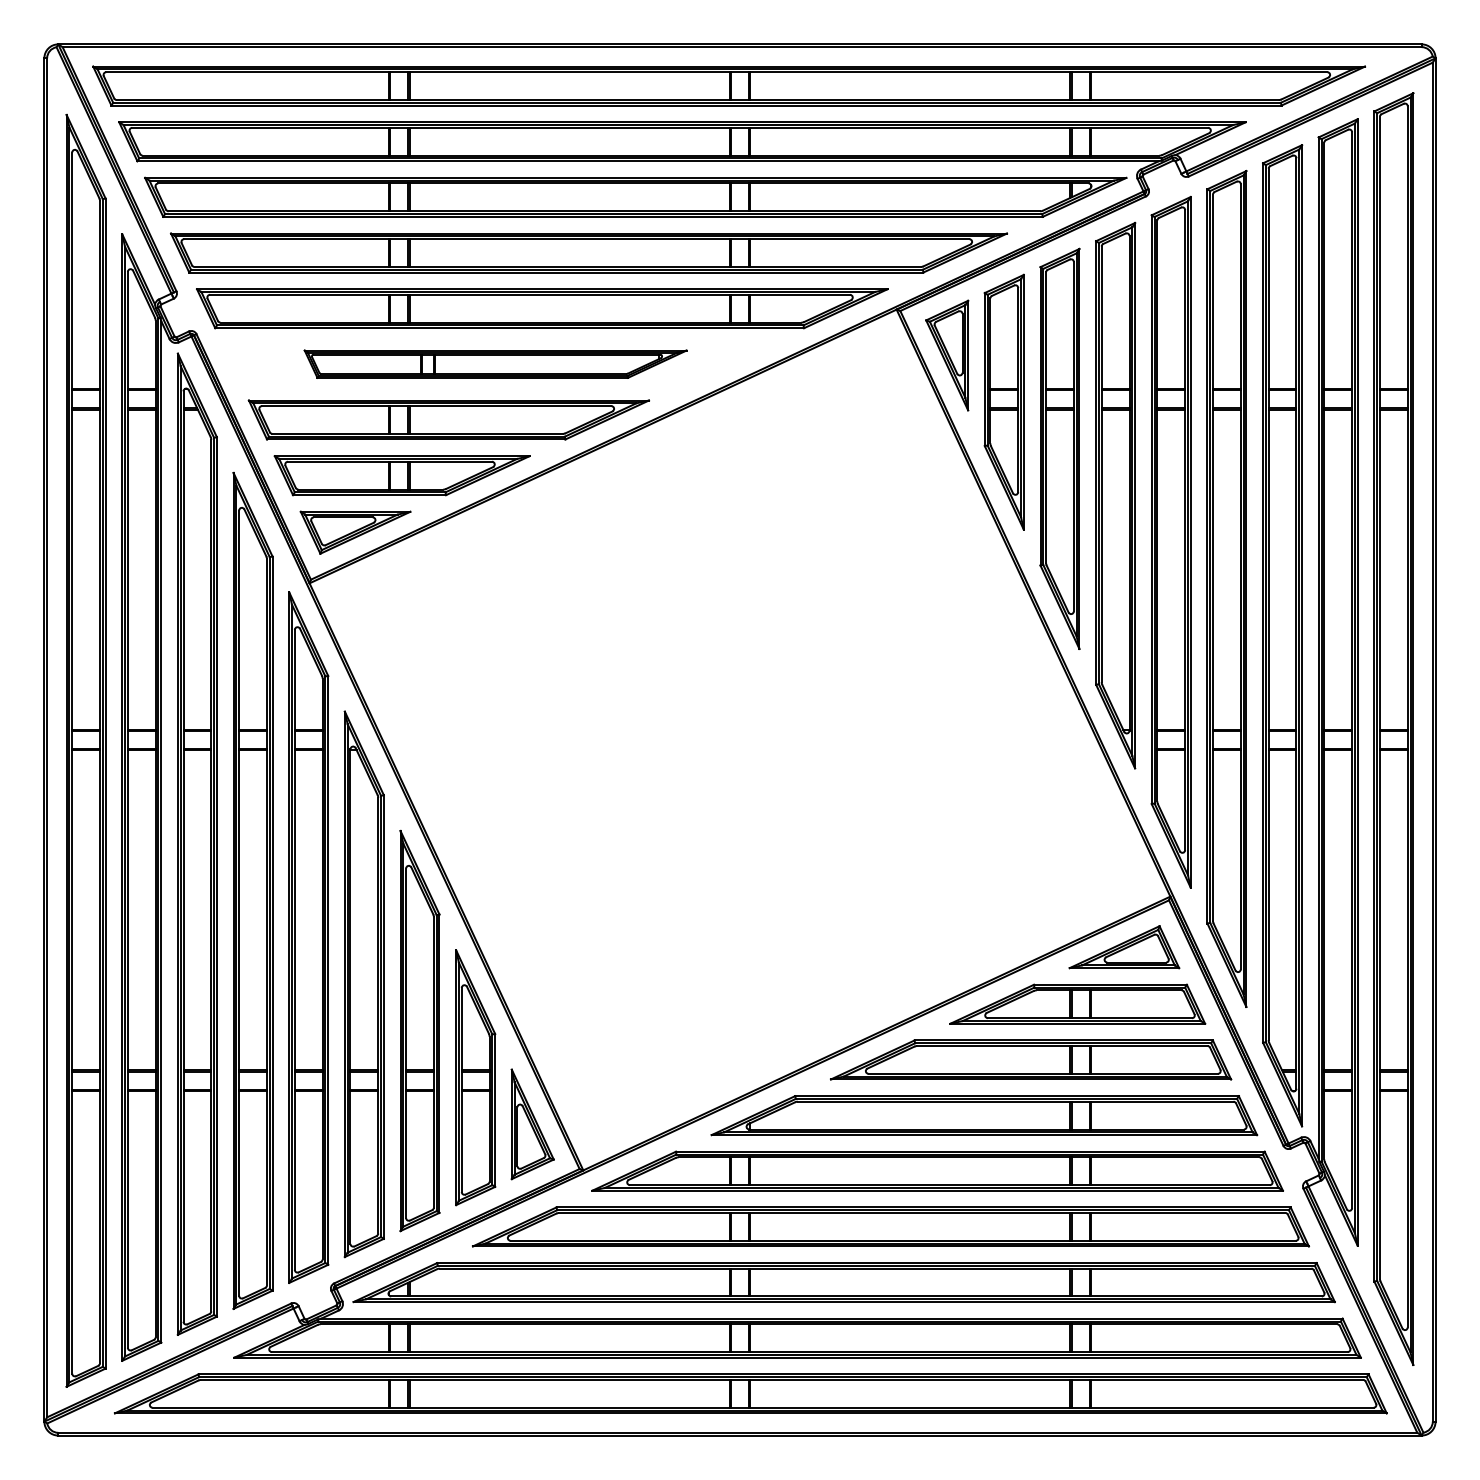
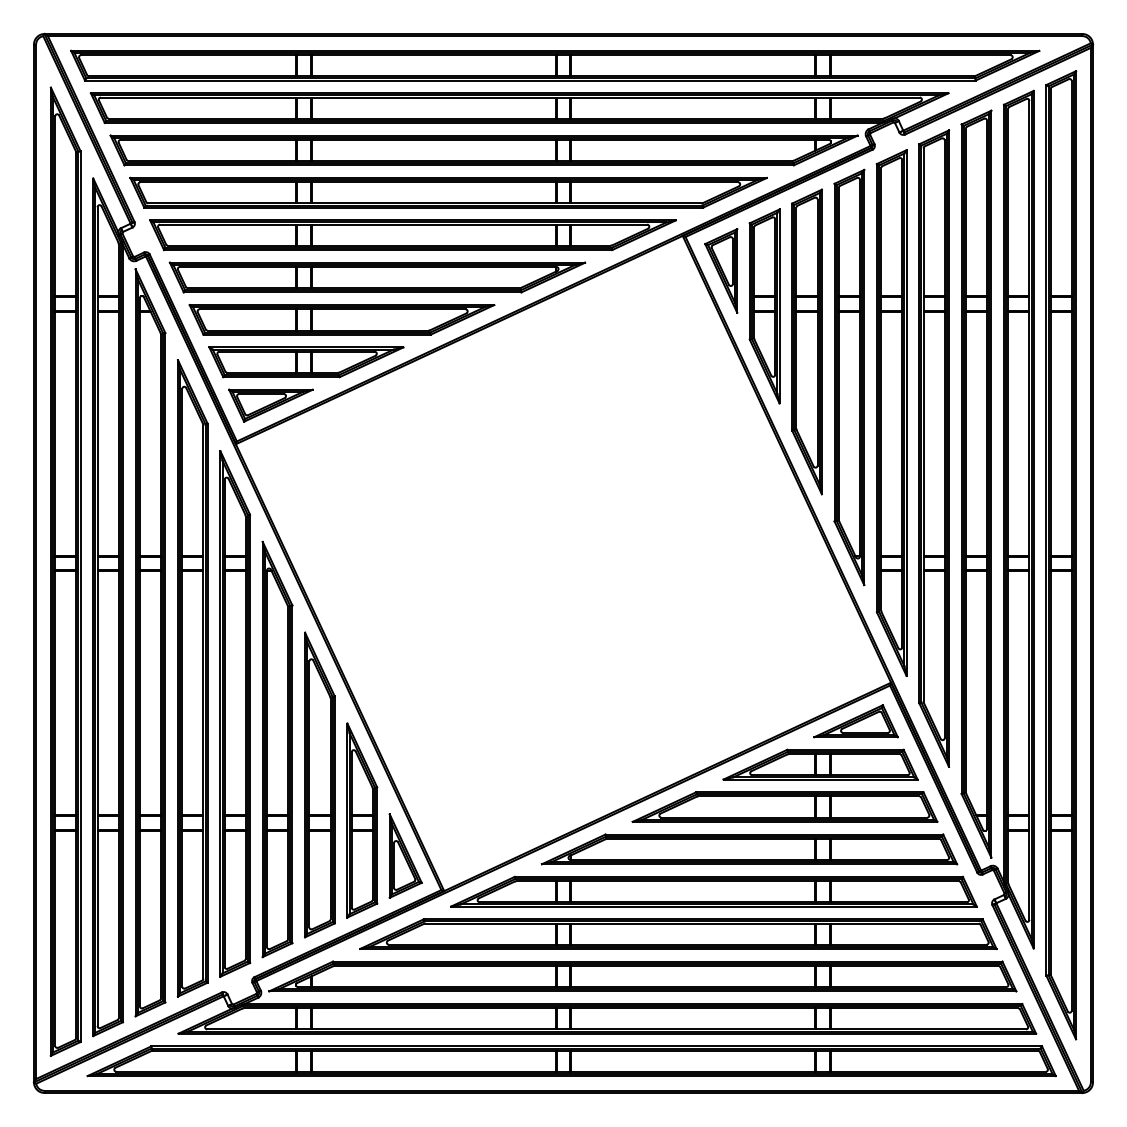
part: (495, 363) -> (377, 276), size x1.43

